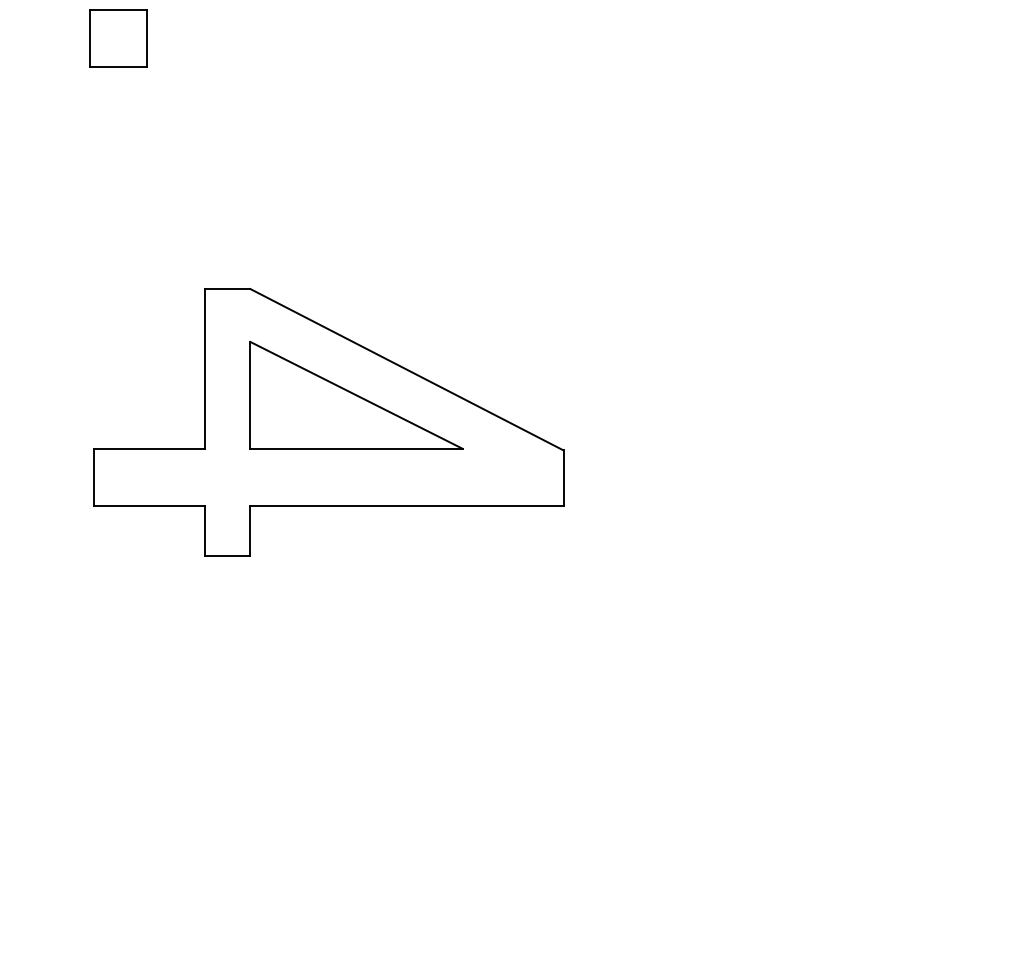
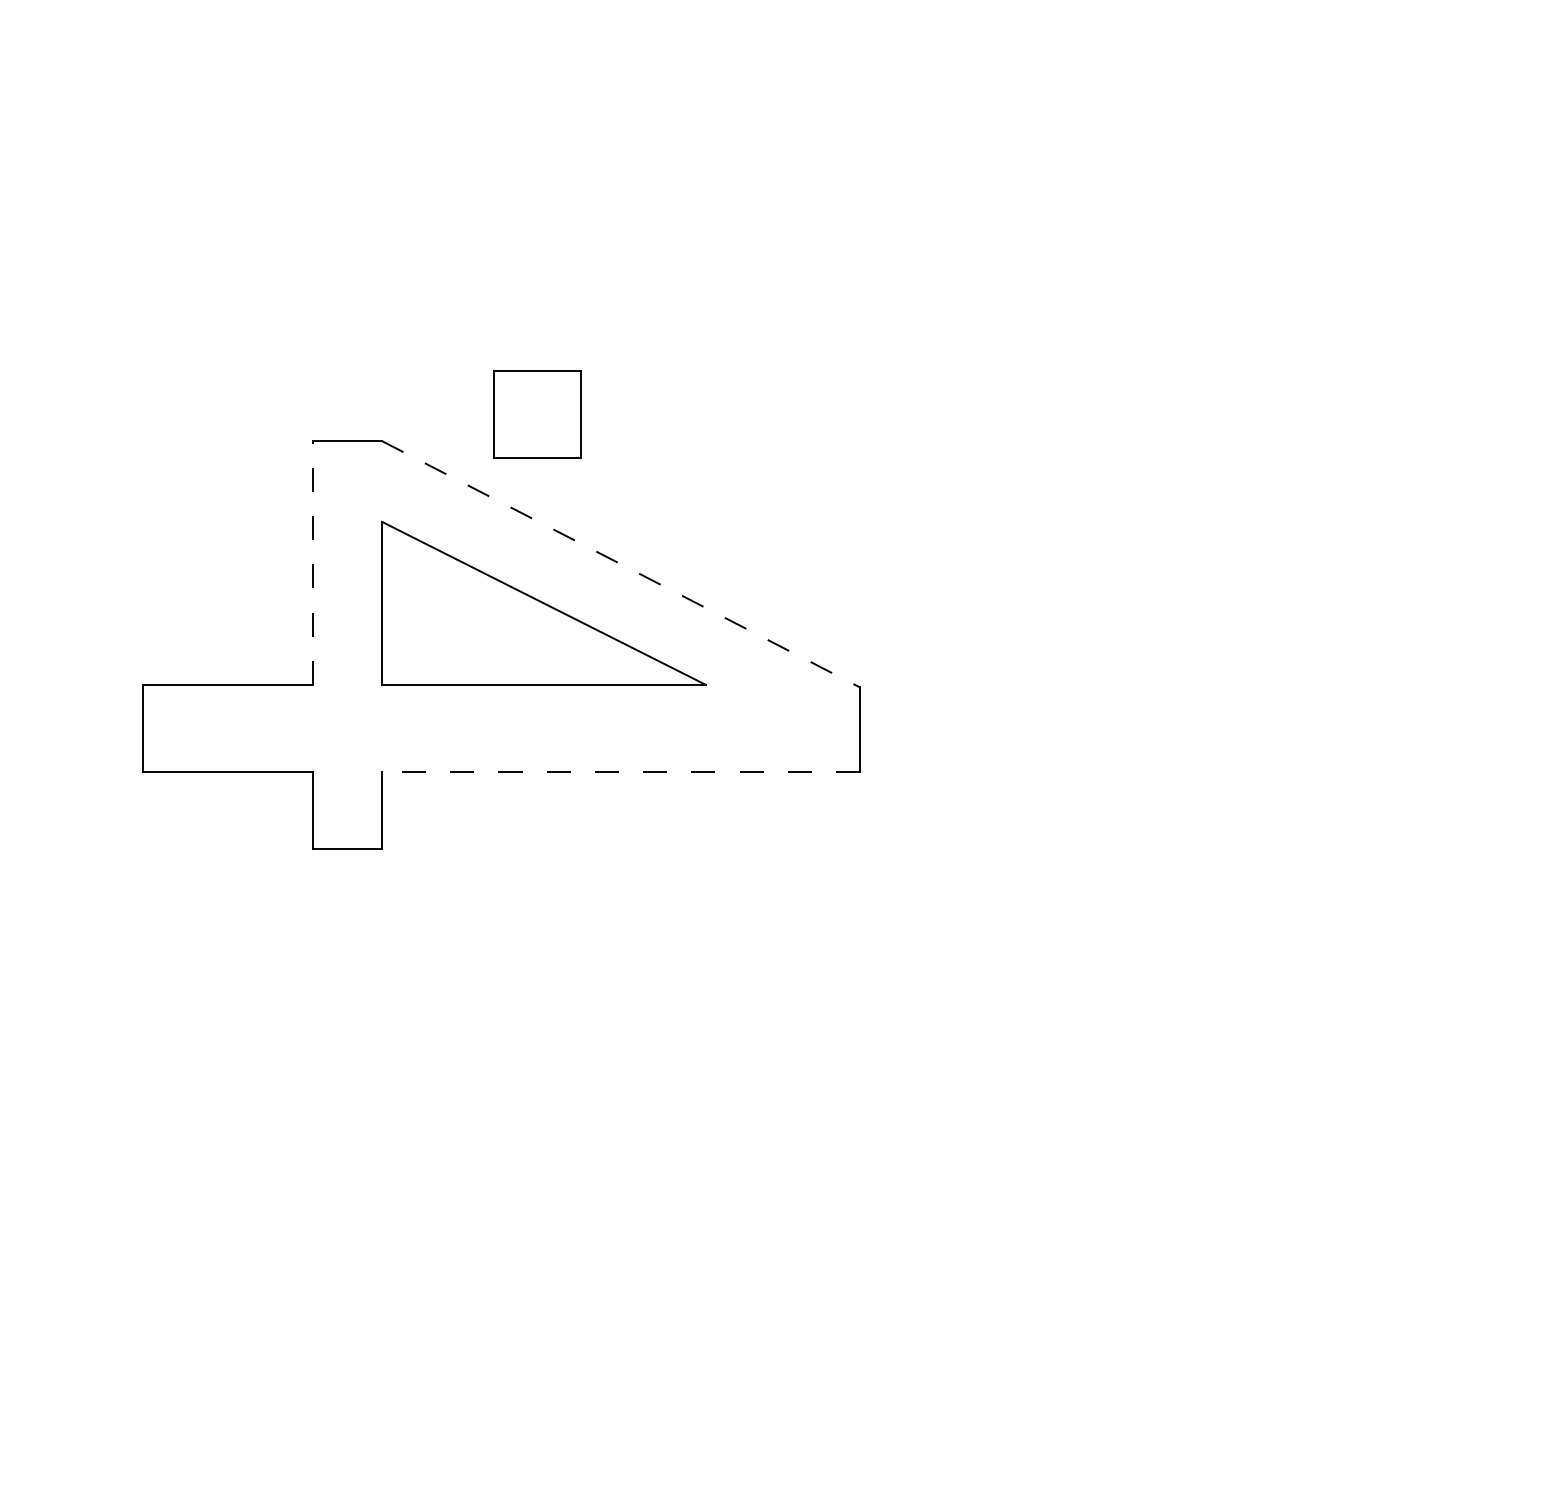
part: (118, 38) -> (537, 414), moved
line: (204, 368) -> (311, 562), solid -> dashed
line: (407, 369) -> (621, 563), solid -> dashed
line: (407, 505) -> (621, 771), solid -> dashed

